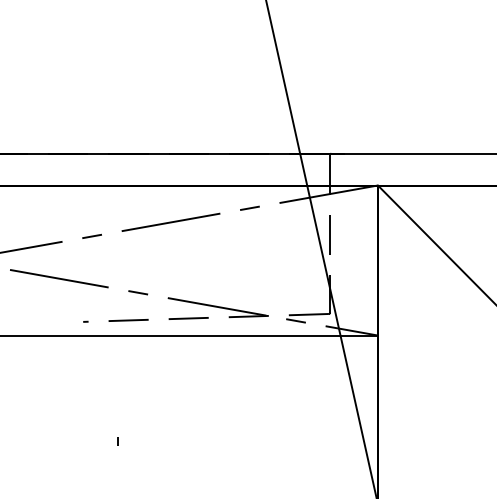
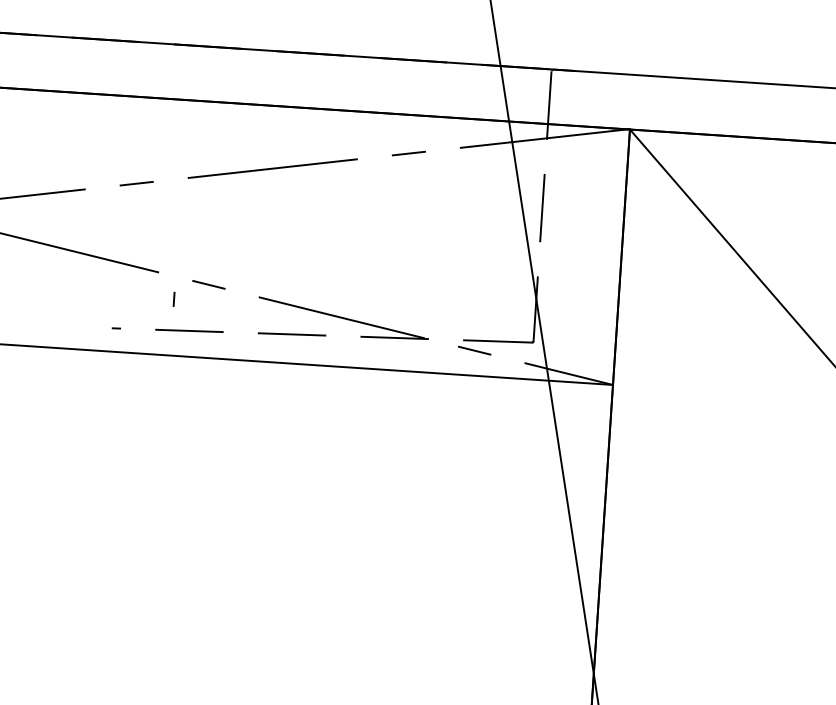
part: (117, 441) -> (172, 299), moved

